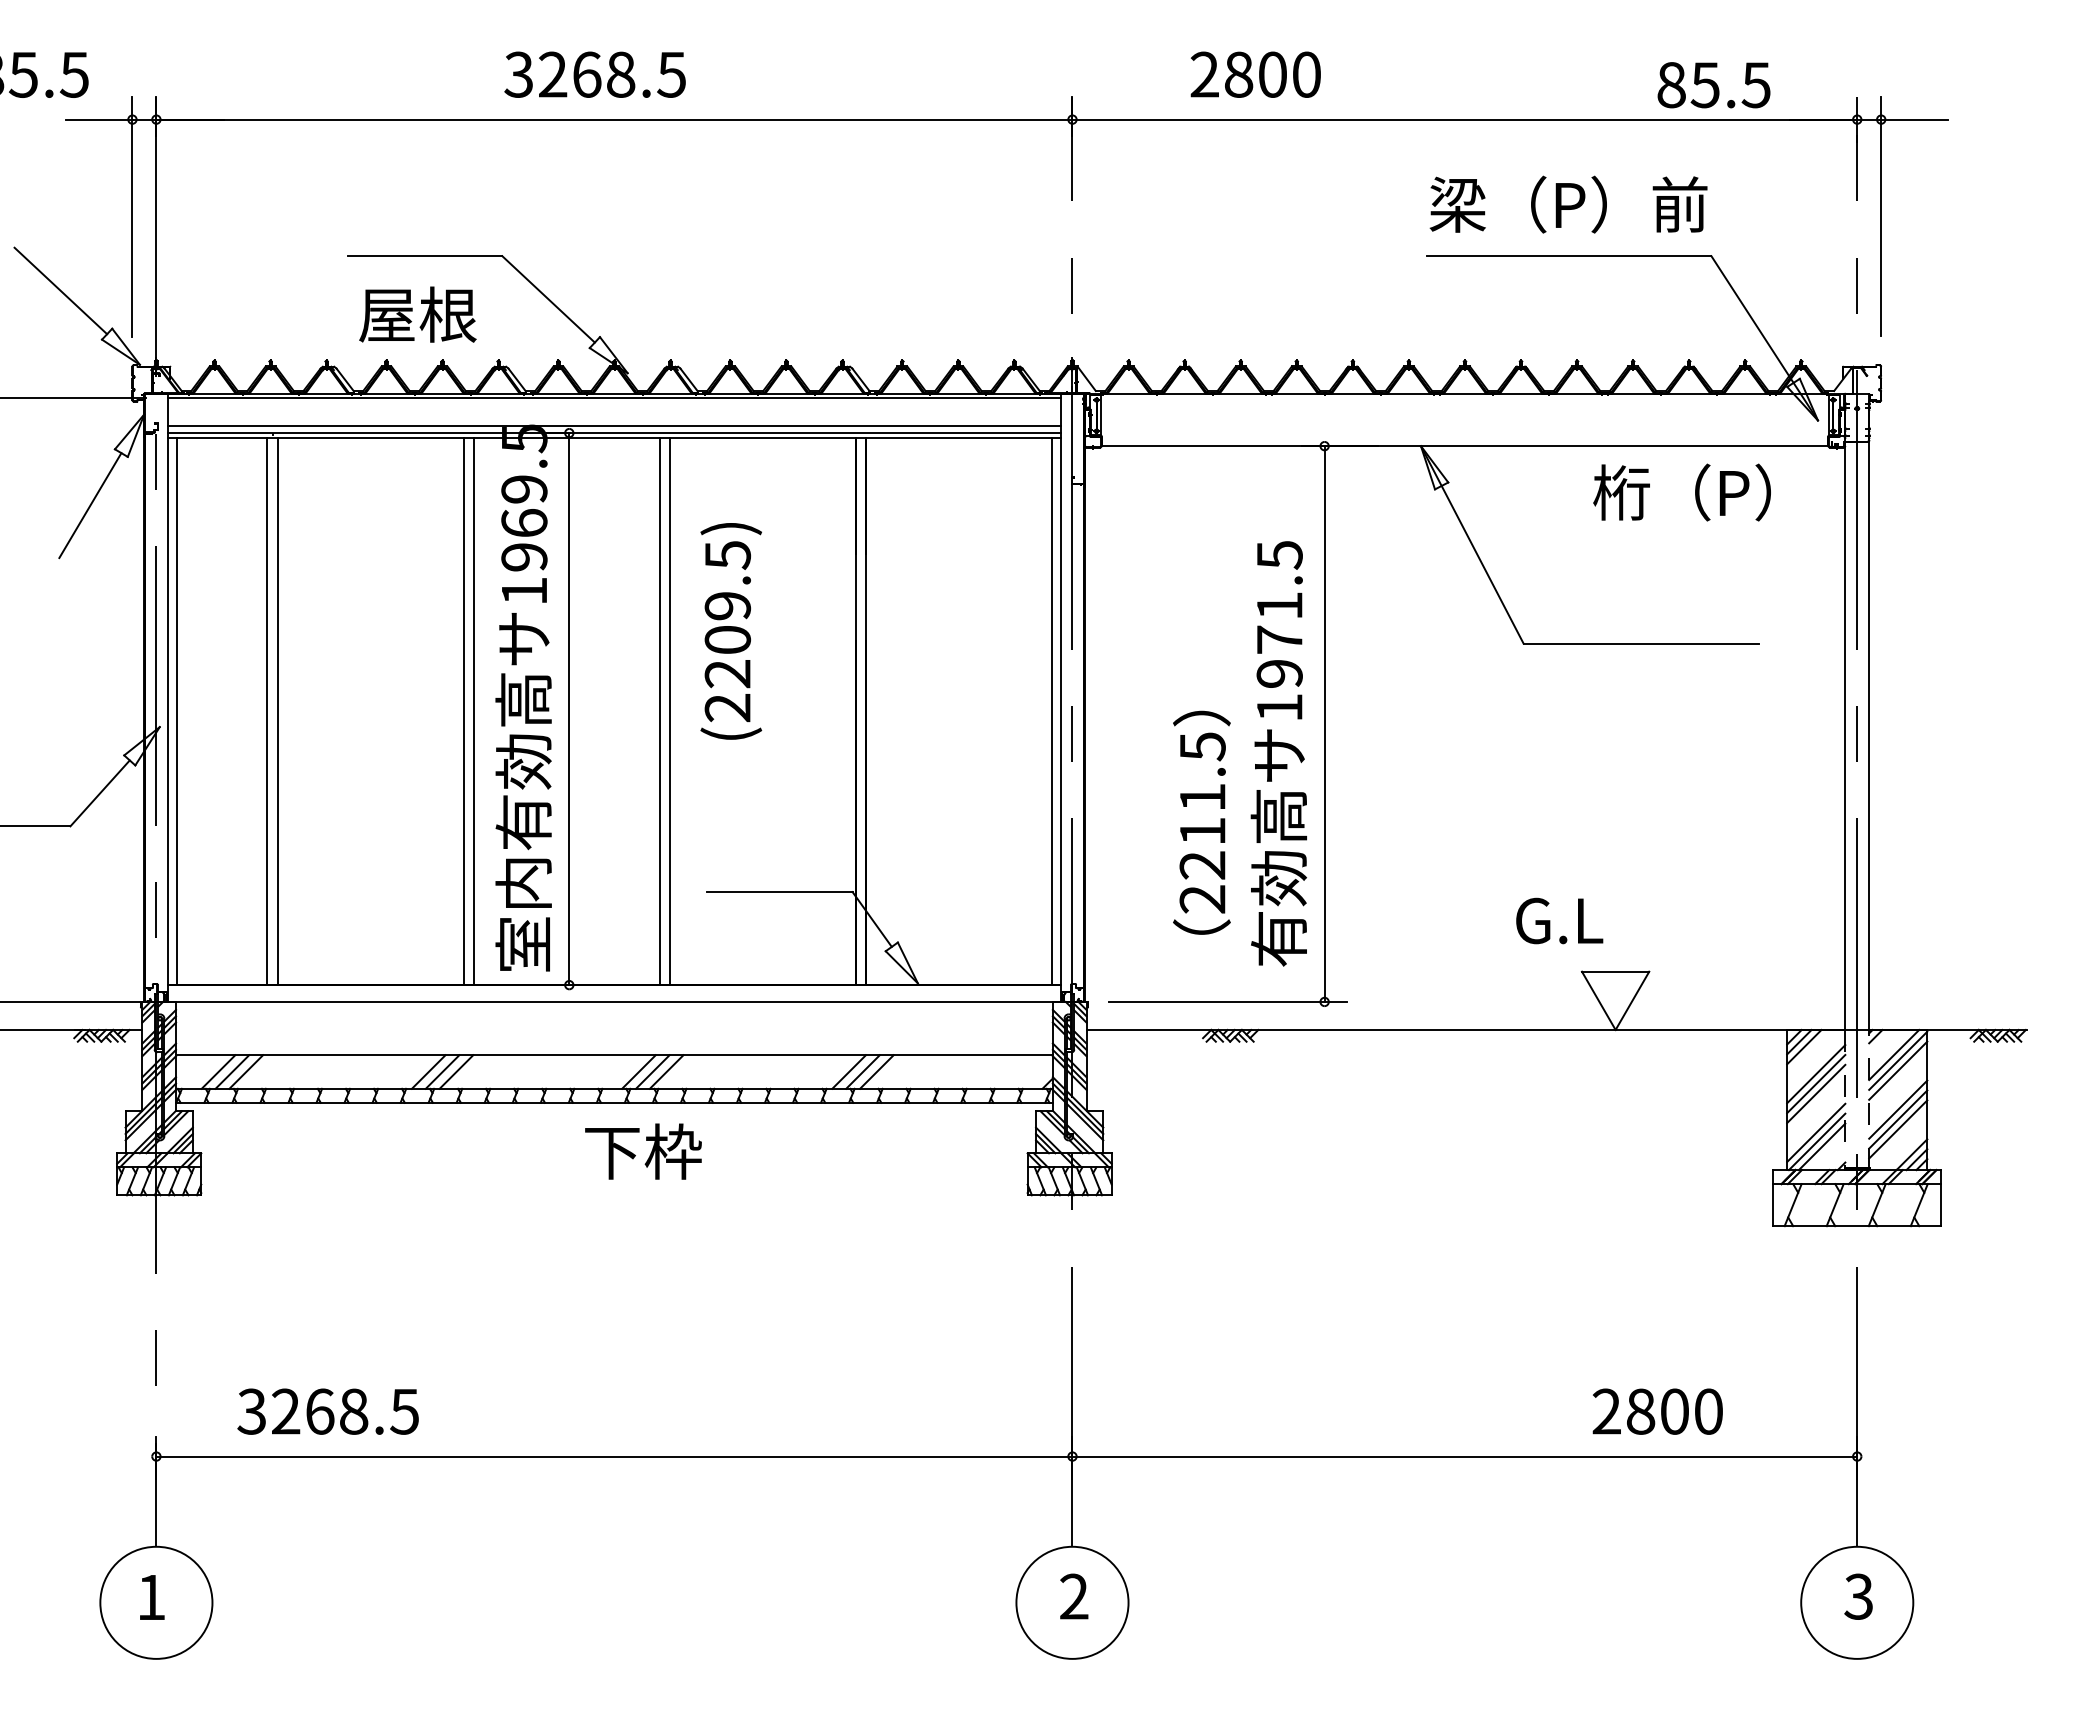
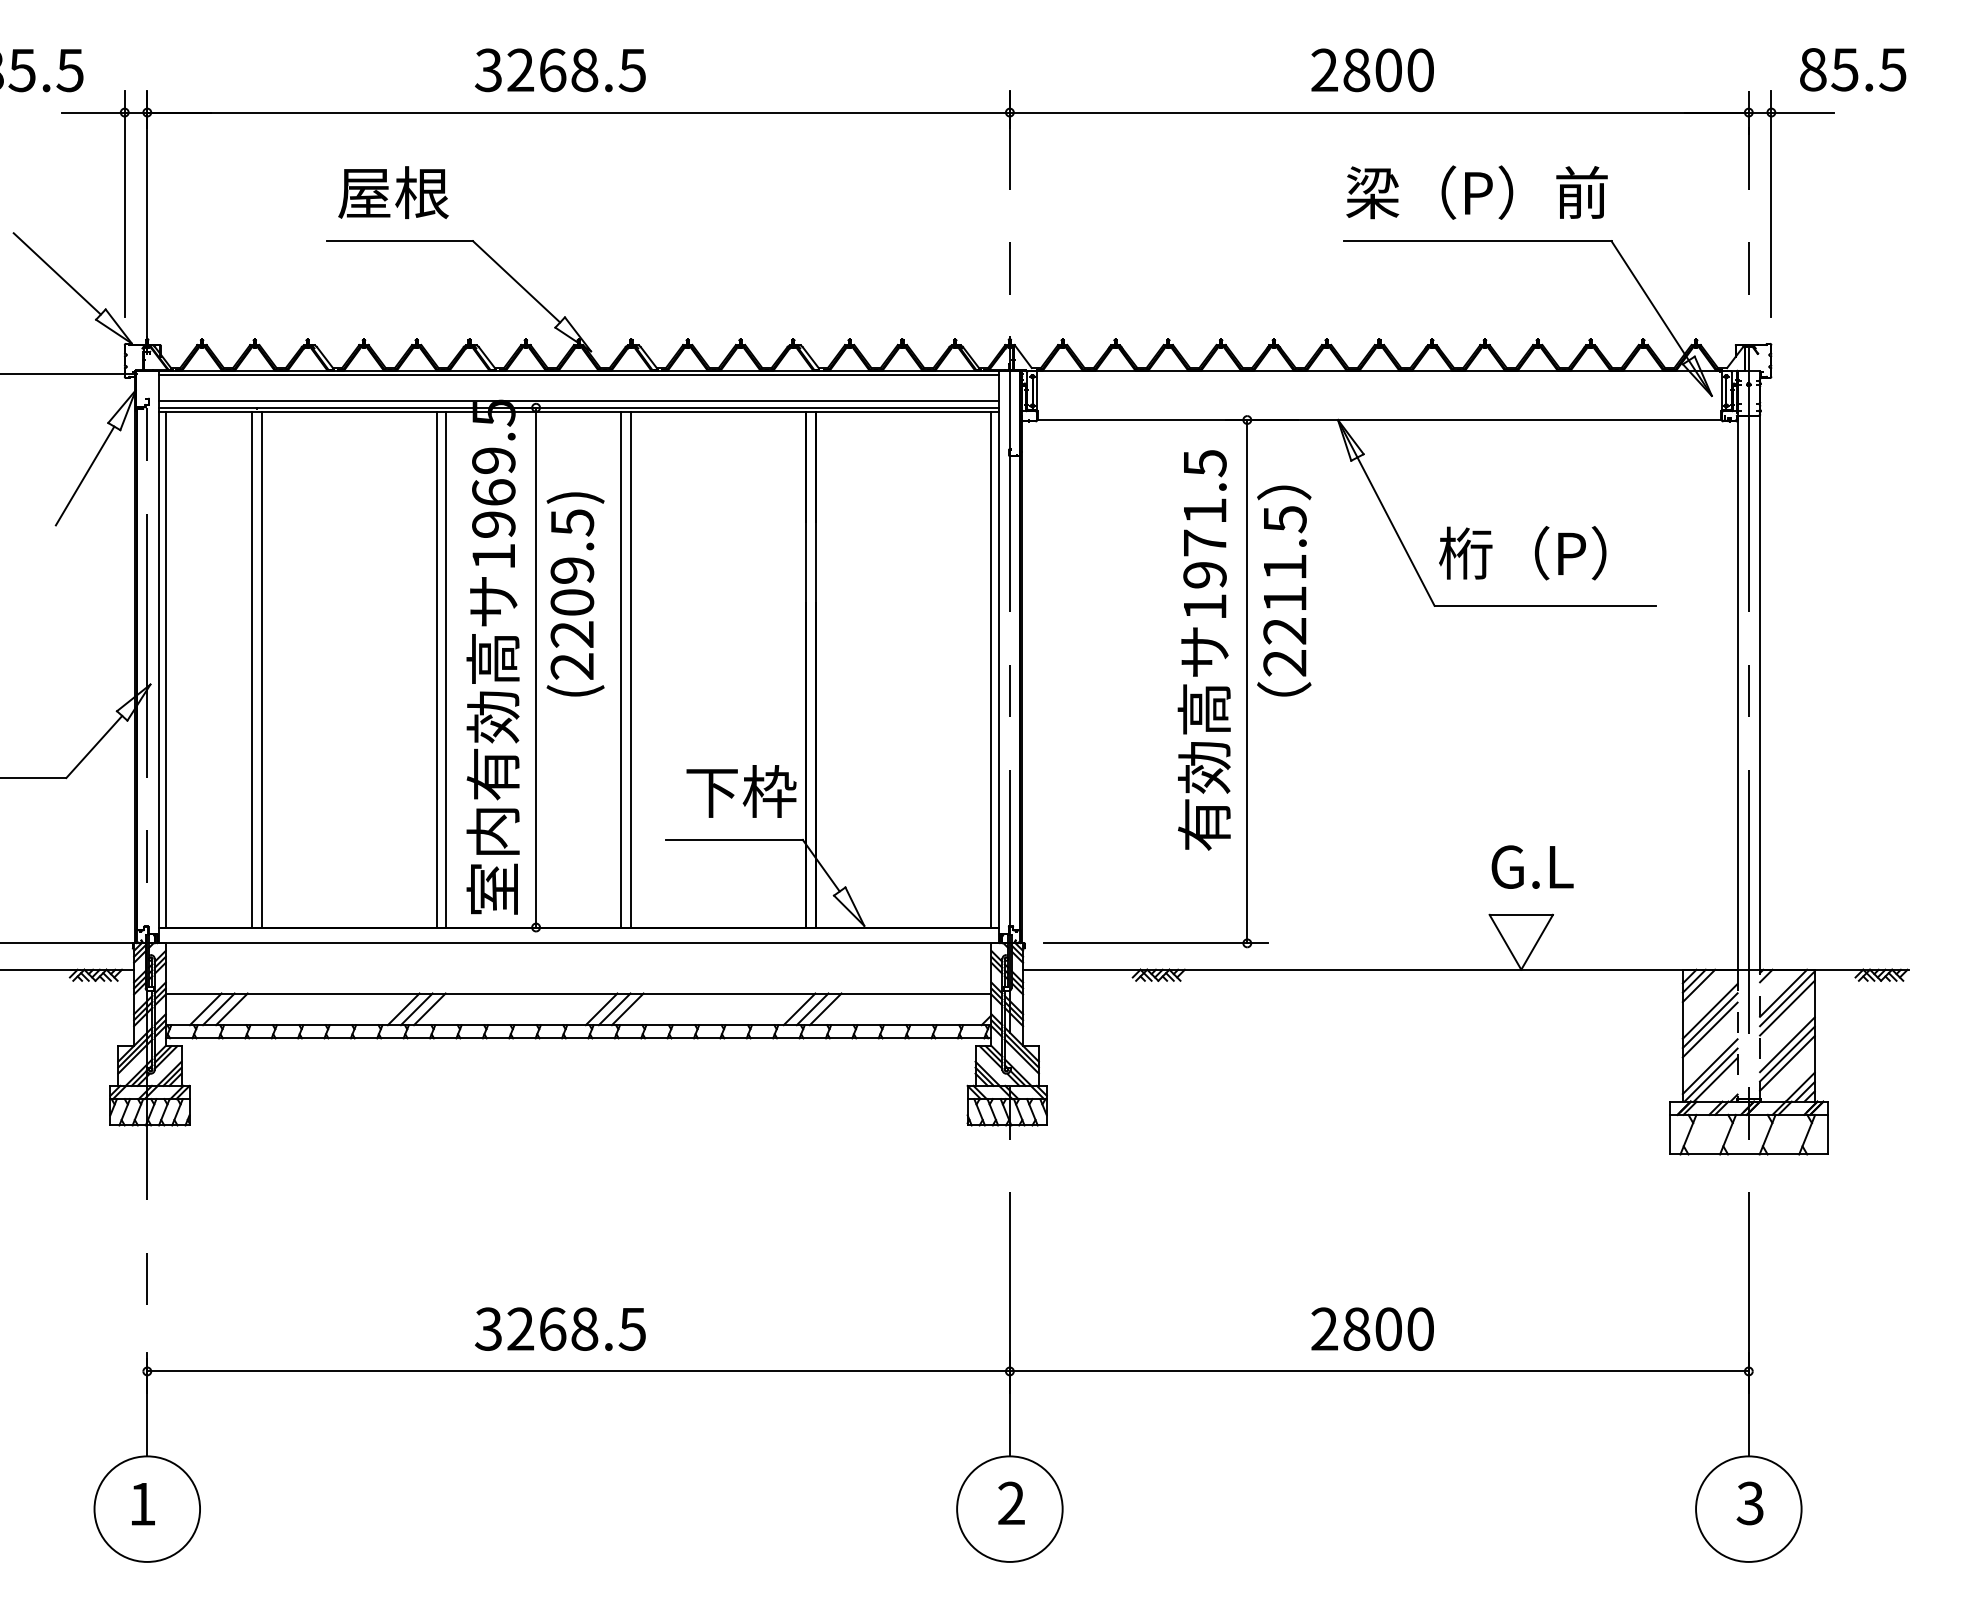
text: (1255, 74) -> (1372, 70), moved
text: (1713, 85) -> (1852, 70), moved
text: (417, 314) -> (393, 192), moved
text: (1681, 492) -> (1522, 553), moved
text: (731, 631) -> (575, 594), moved
text: (1278, 753) -> (1203, 650), moved
text: (1201, 822) -> (1283, 590), moved
text: (1559, 920) -> (1532, 866), moved
text: (643, 1151) -> (741, 791), moved
text: (327, 1411) -> (559, 1329), moved
text: (1657, 1411) -> (1372, 1329), moved

